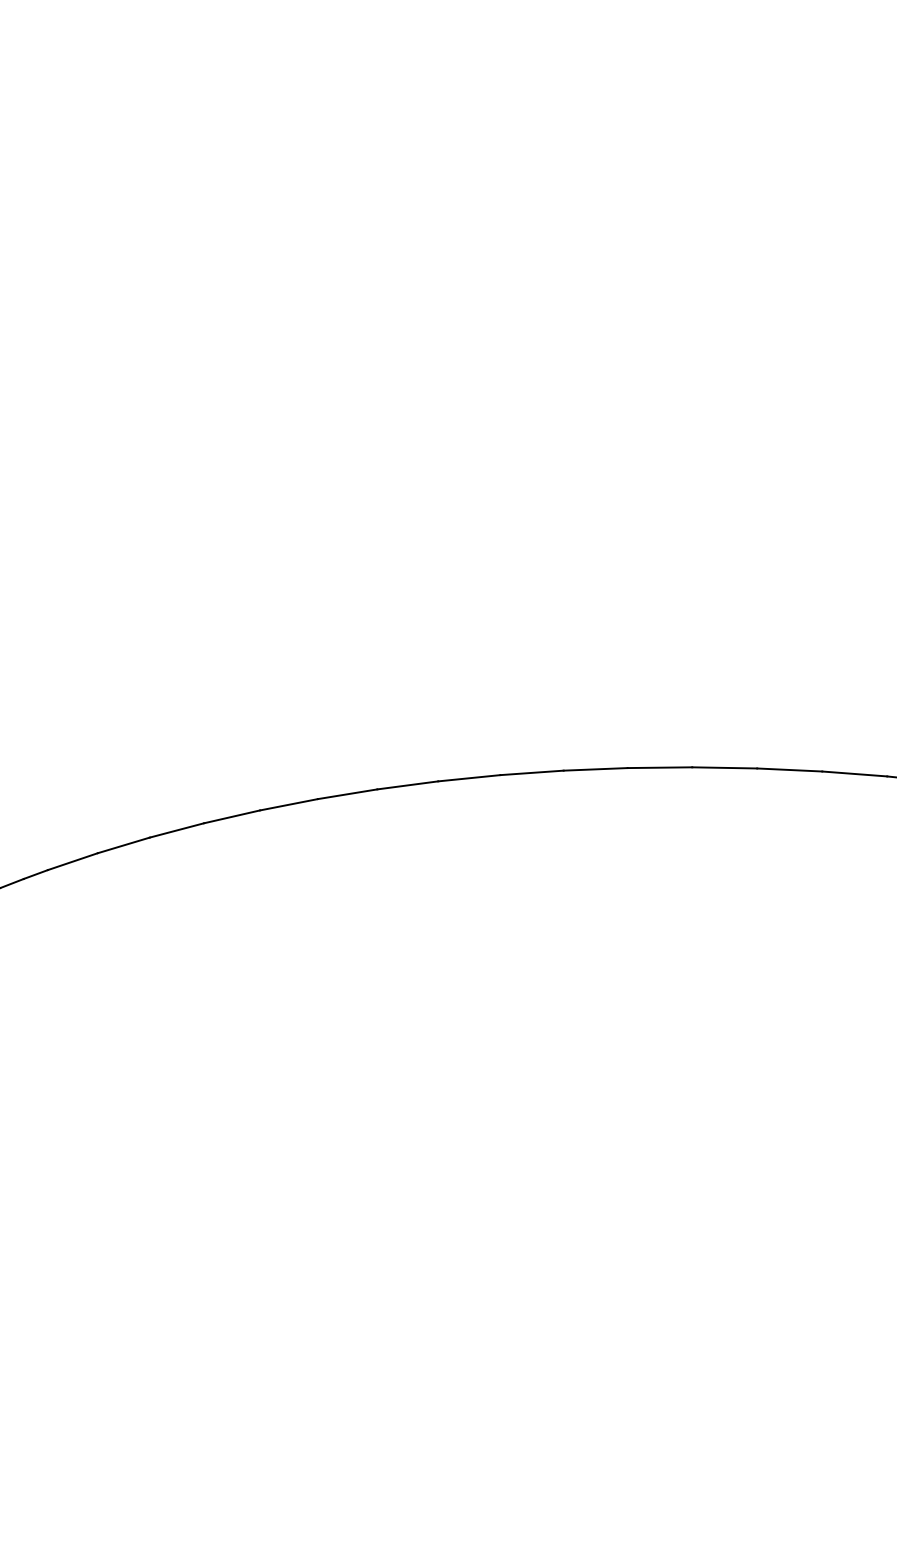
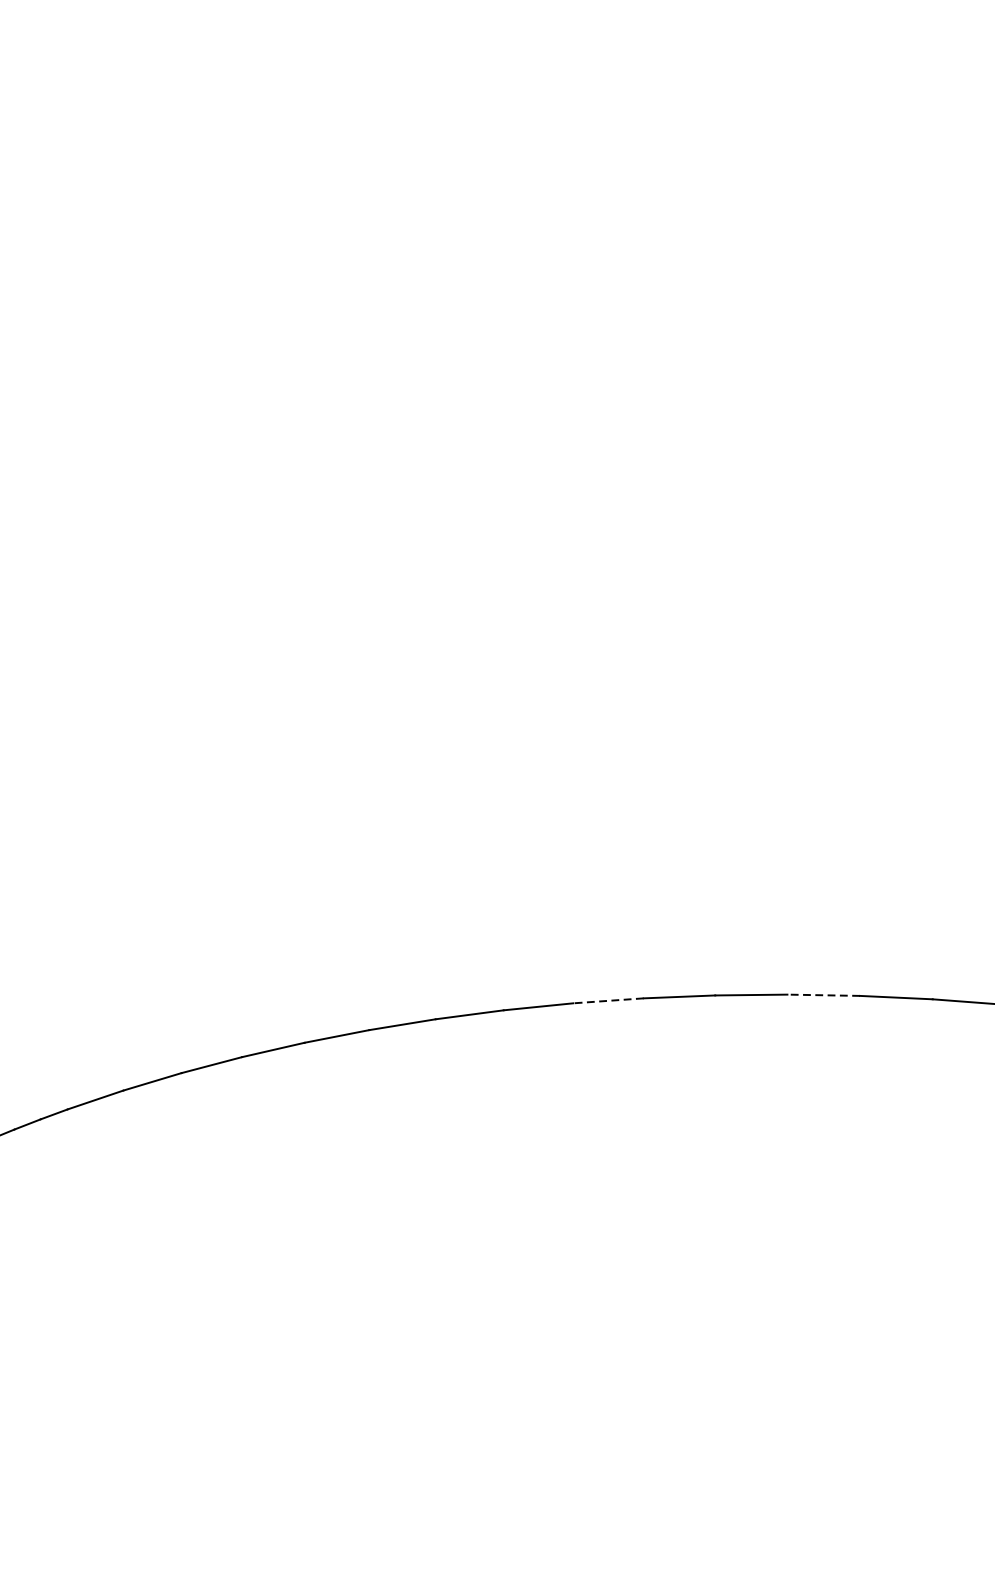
line: (724, 767) -> (823, 994), solid -> dashed
line: (532, 772) -> (608, 1000), solid -> dashed

